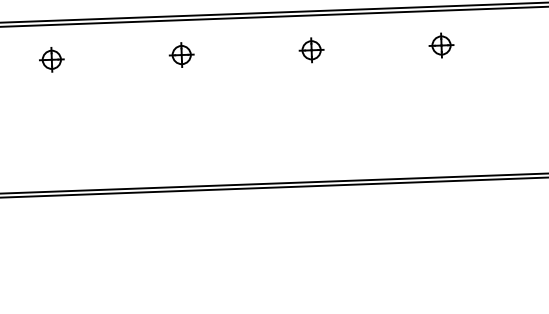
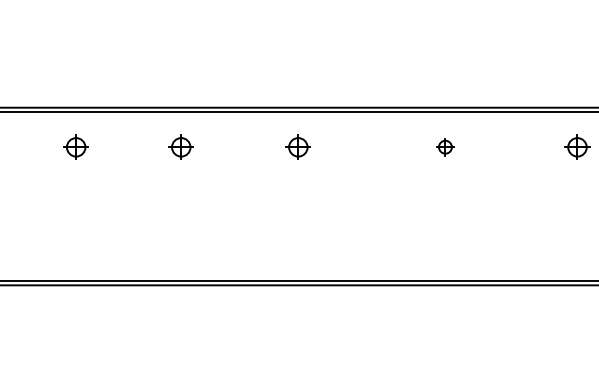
part: (441, 44) -> (445, 146), size x0.7
part: (310, 49) -> (297, 146), moved
part: (51, 59) -> (75, 146), moved

